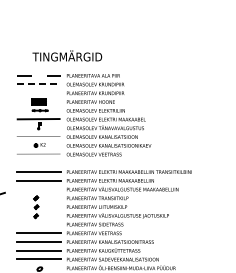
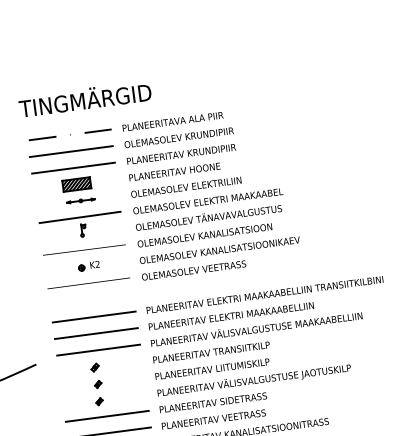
text: (67, 55) -> (85, 98), moved
line: (38, 84) -> (71, 151), dashed -> solid
line: (38, 93) -> (73, 168), added
line: (39, 189) -> (99, 350), added
line: (39, 224) -> (107, 416), added

